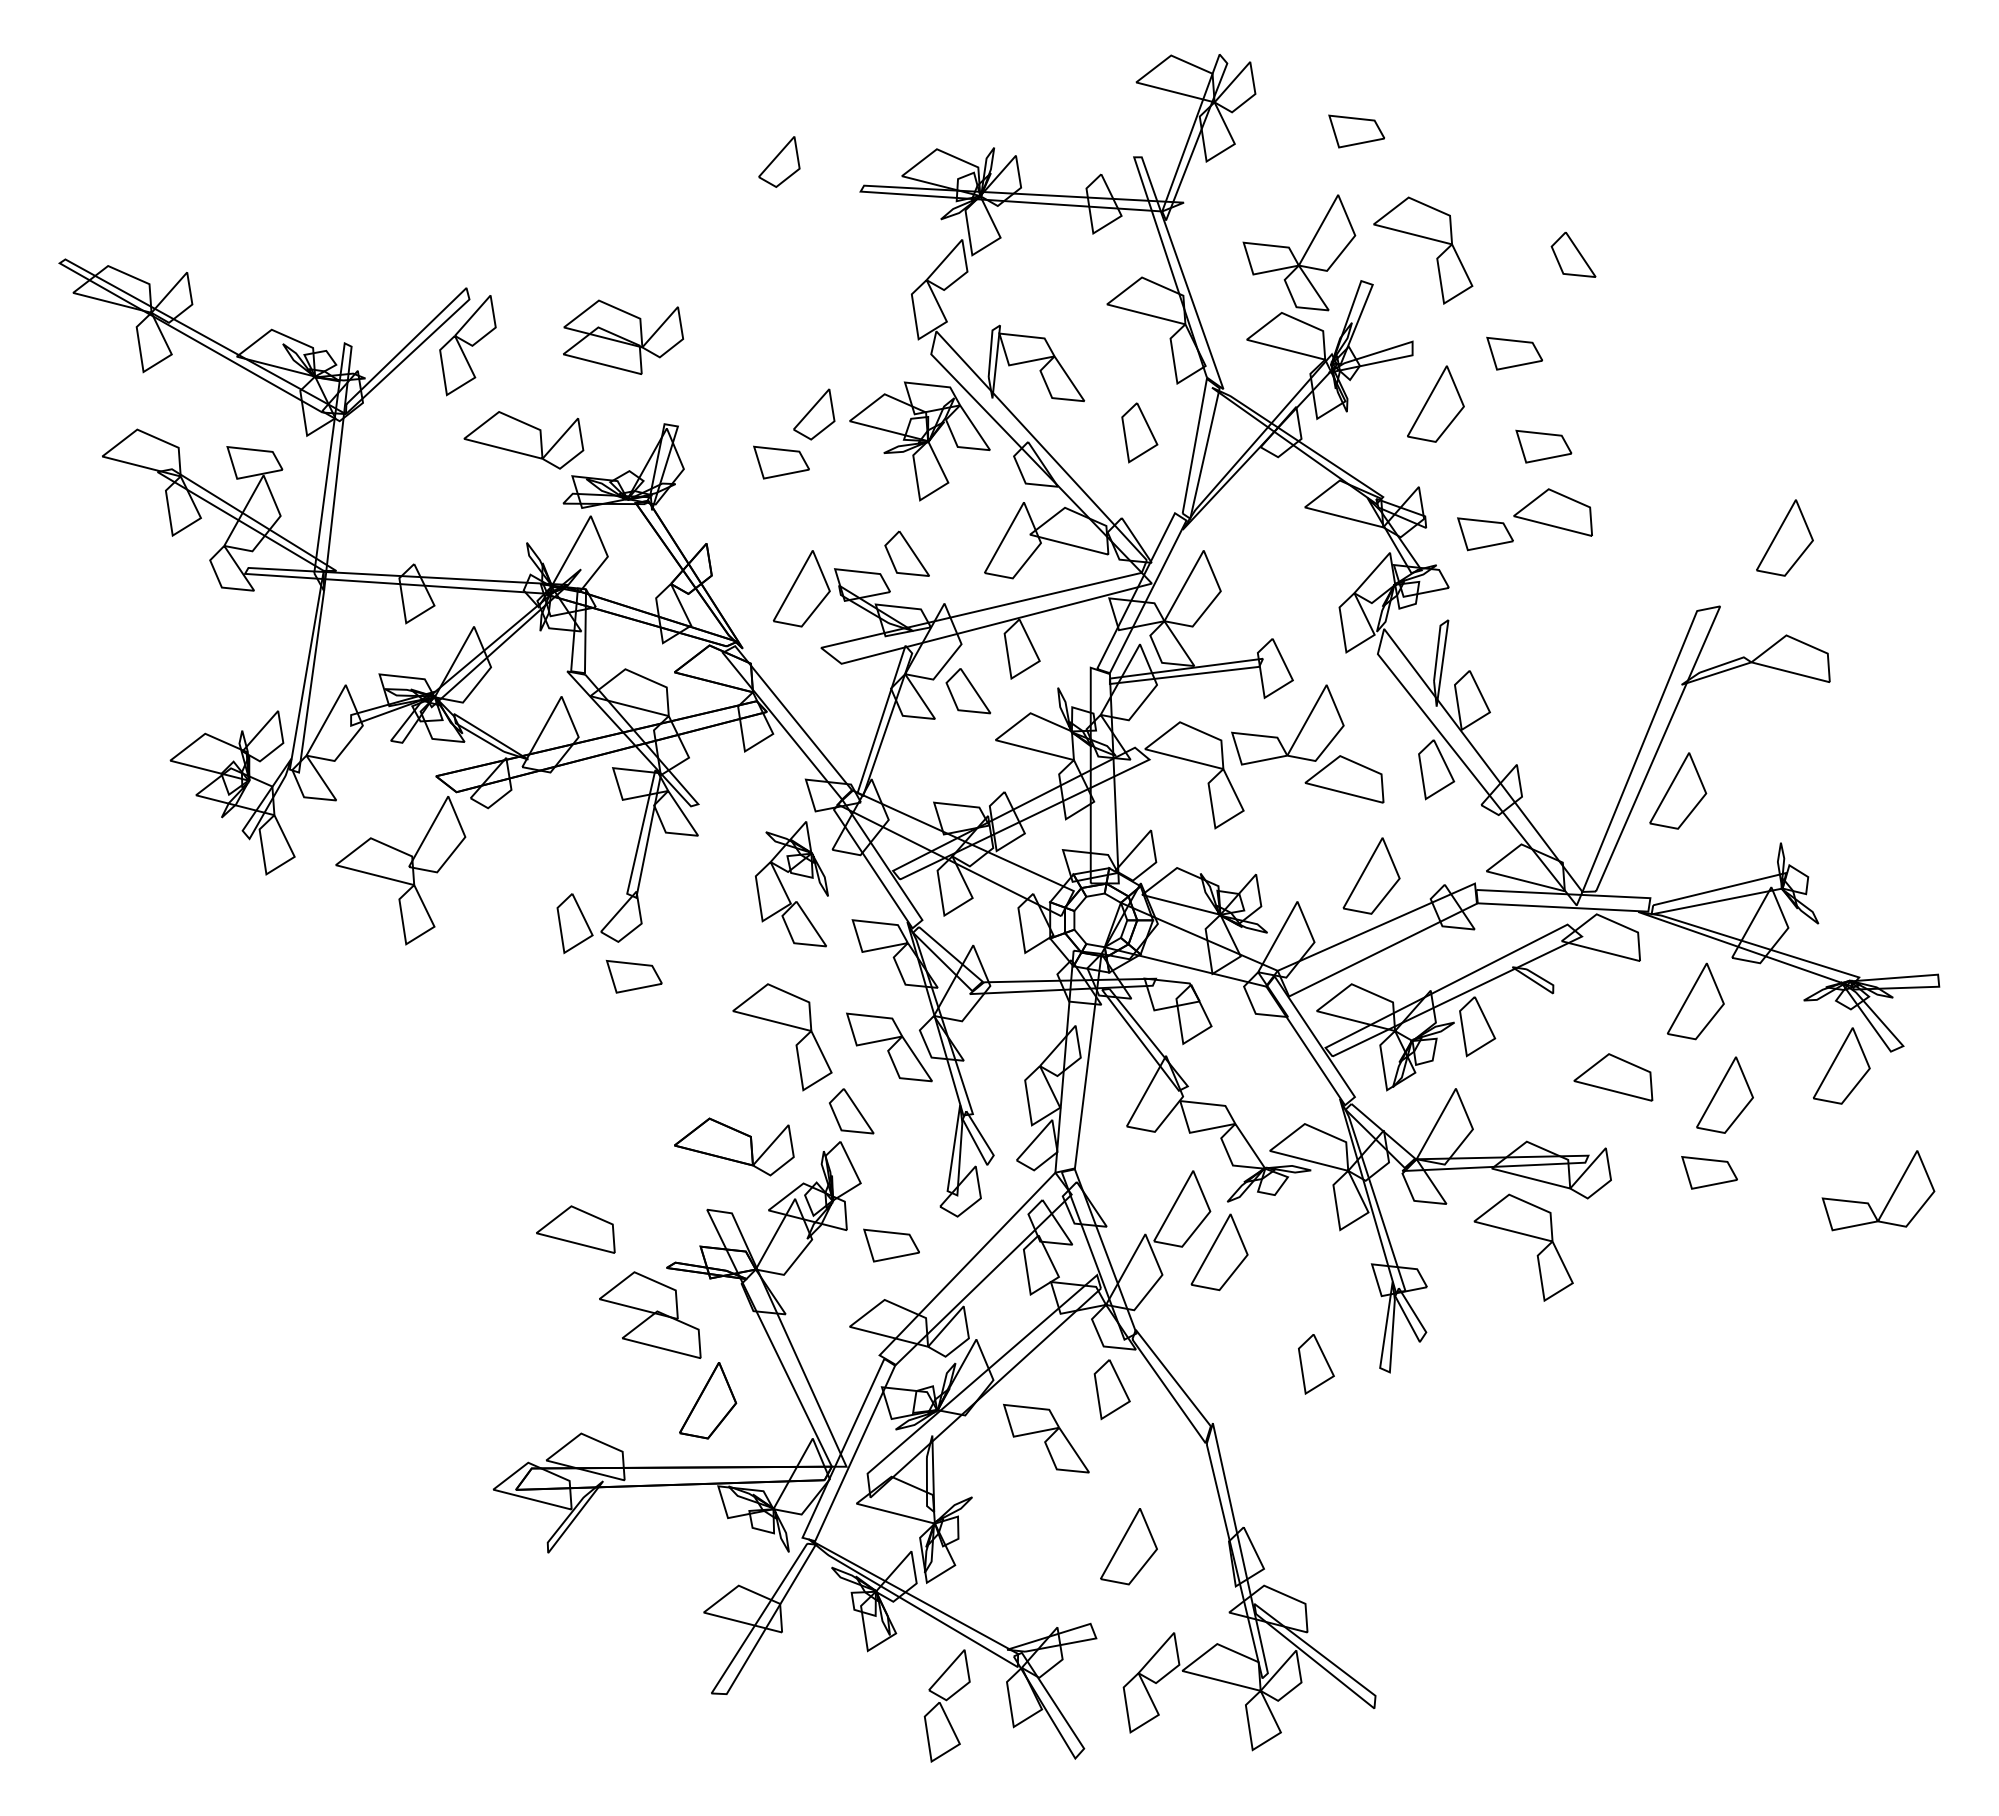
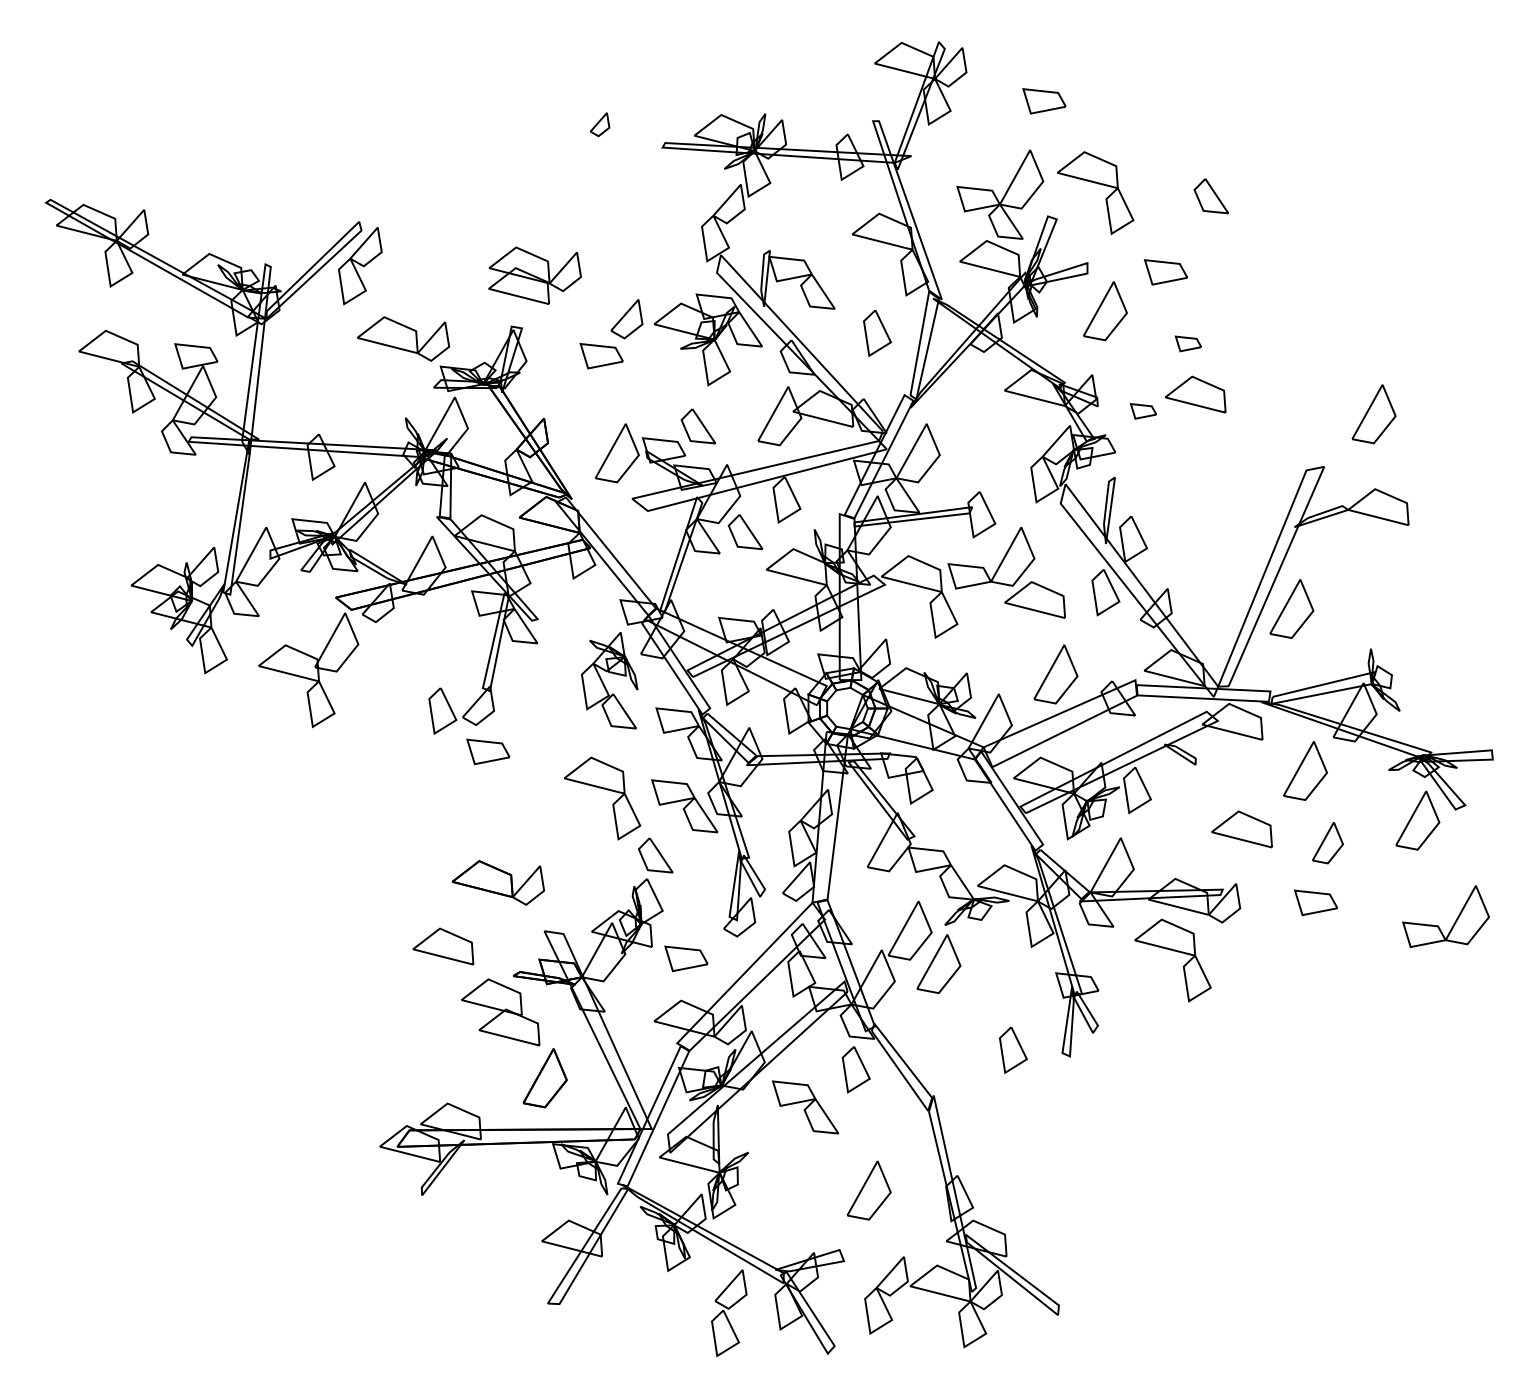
part: (778, 161) -> (599, 124), size x0.6
part: (622, 337) -> (534, 275), moved
part: (1543, 446) -> (1188, 343), size x0.6
part: (1485, 534) -> (1143, 411), size x0.6
part: (1724, 1094) -> (1327, 842), size x0.7
part: (734, 1146) -> (498, 882), moved

